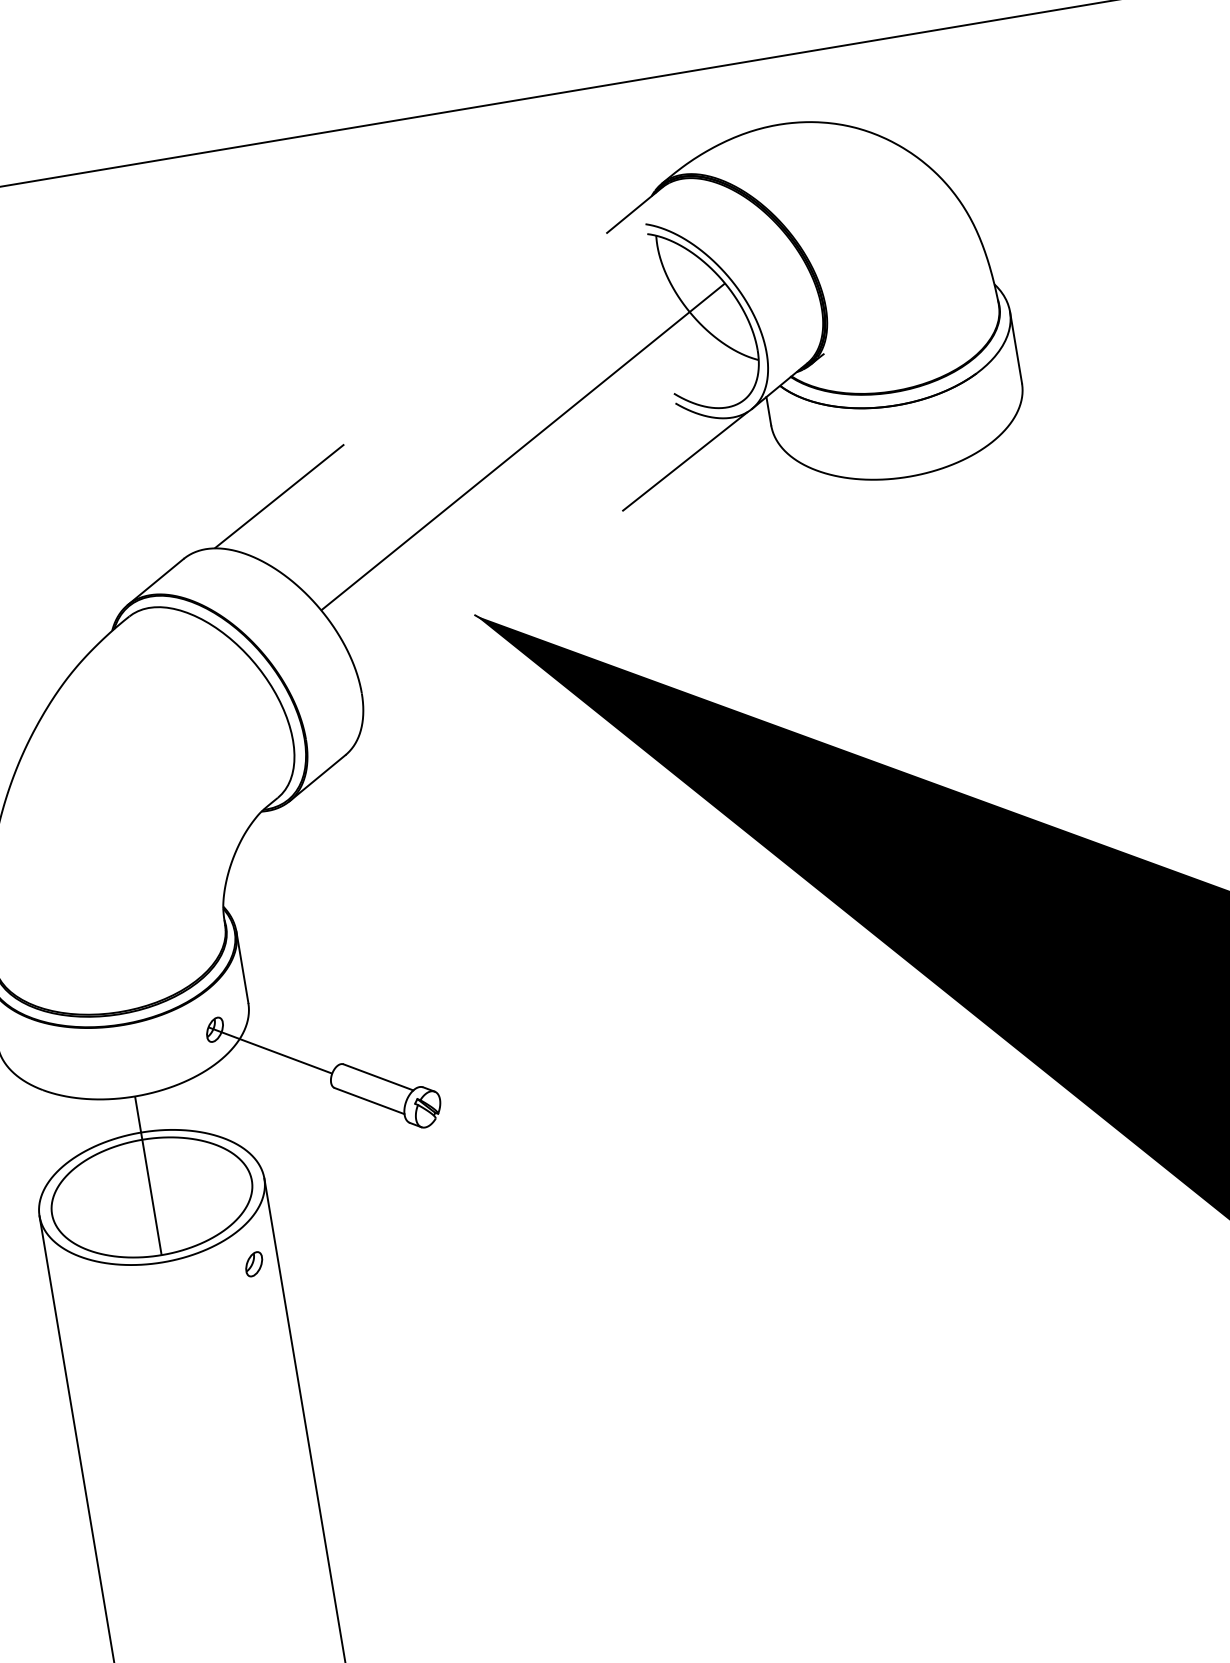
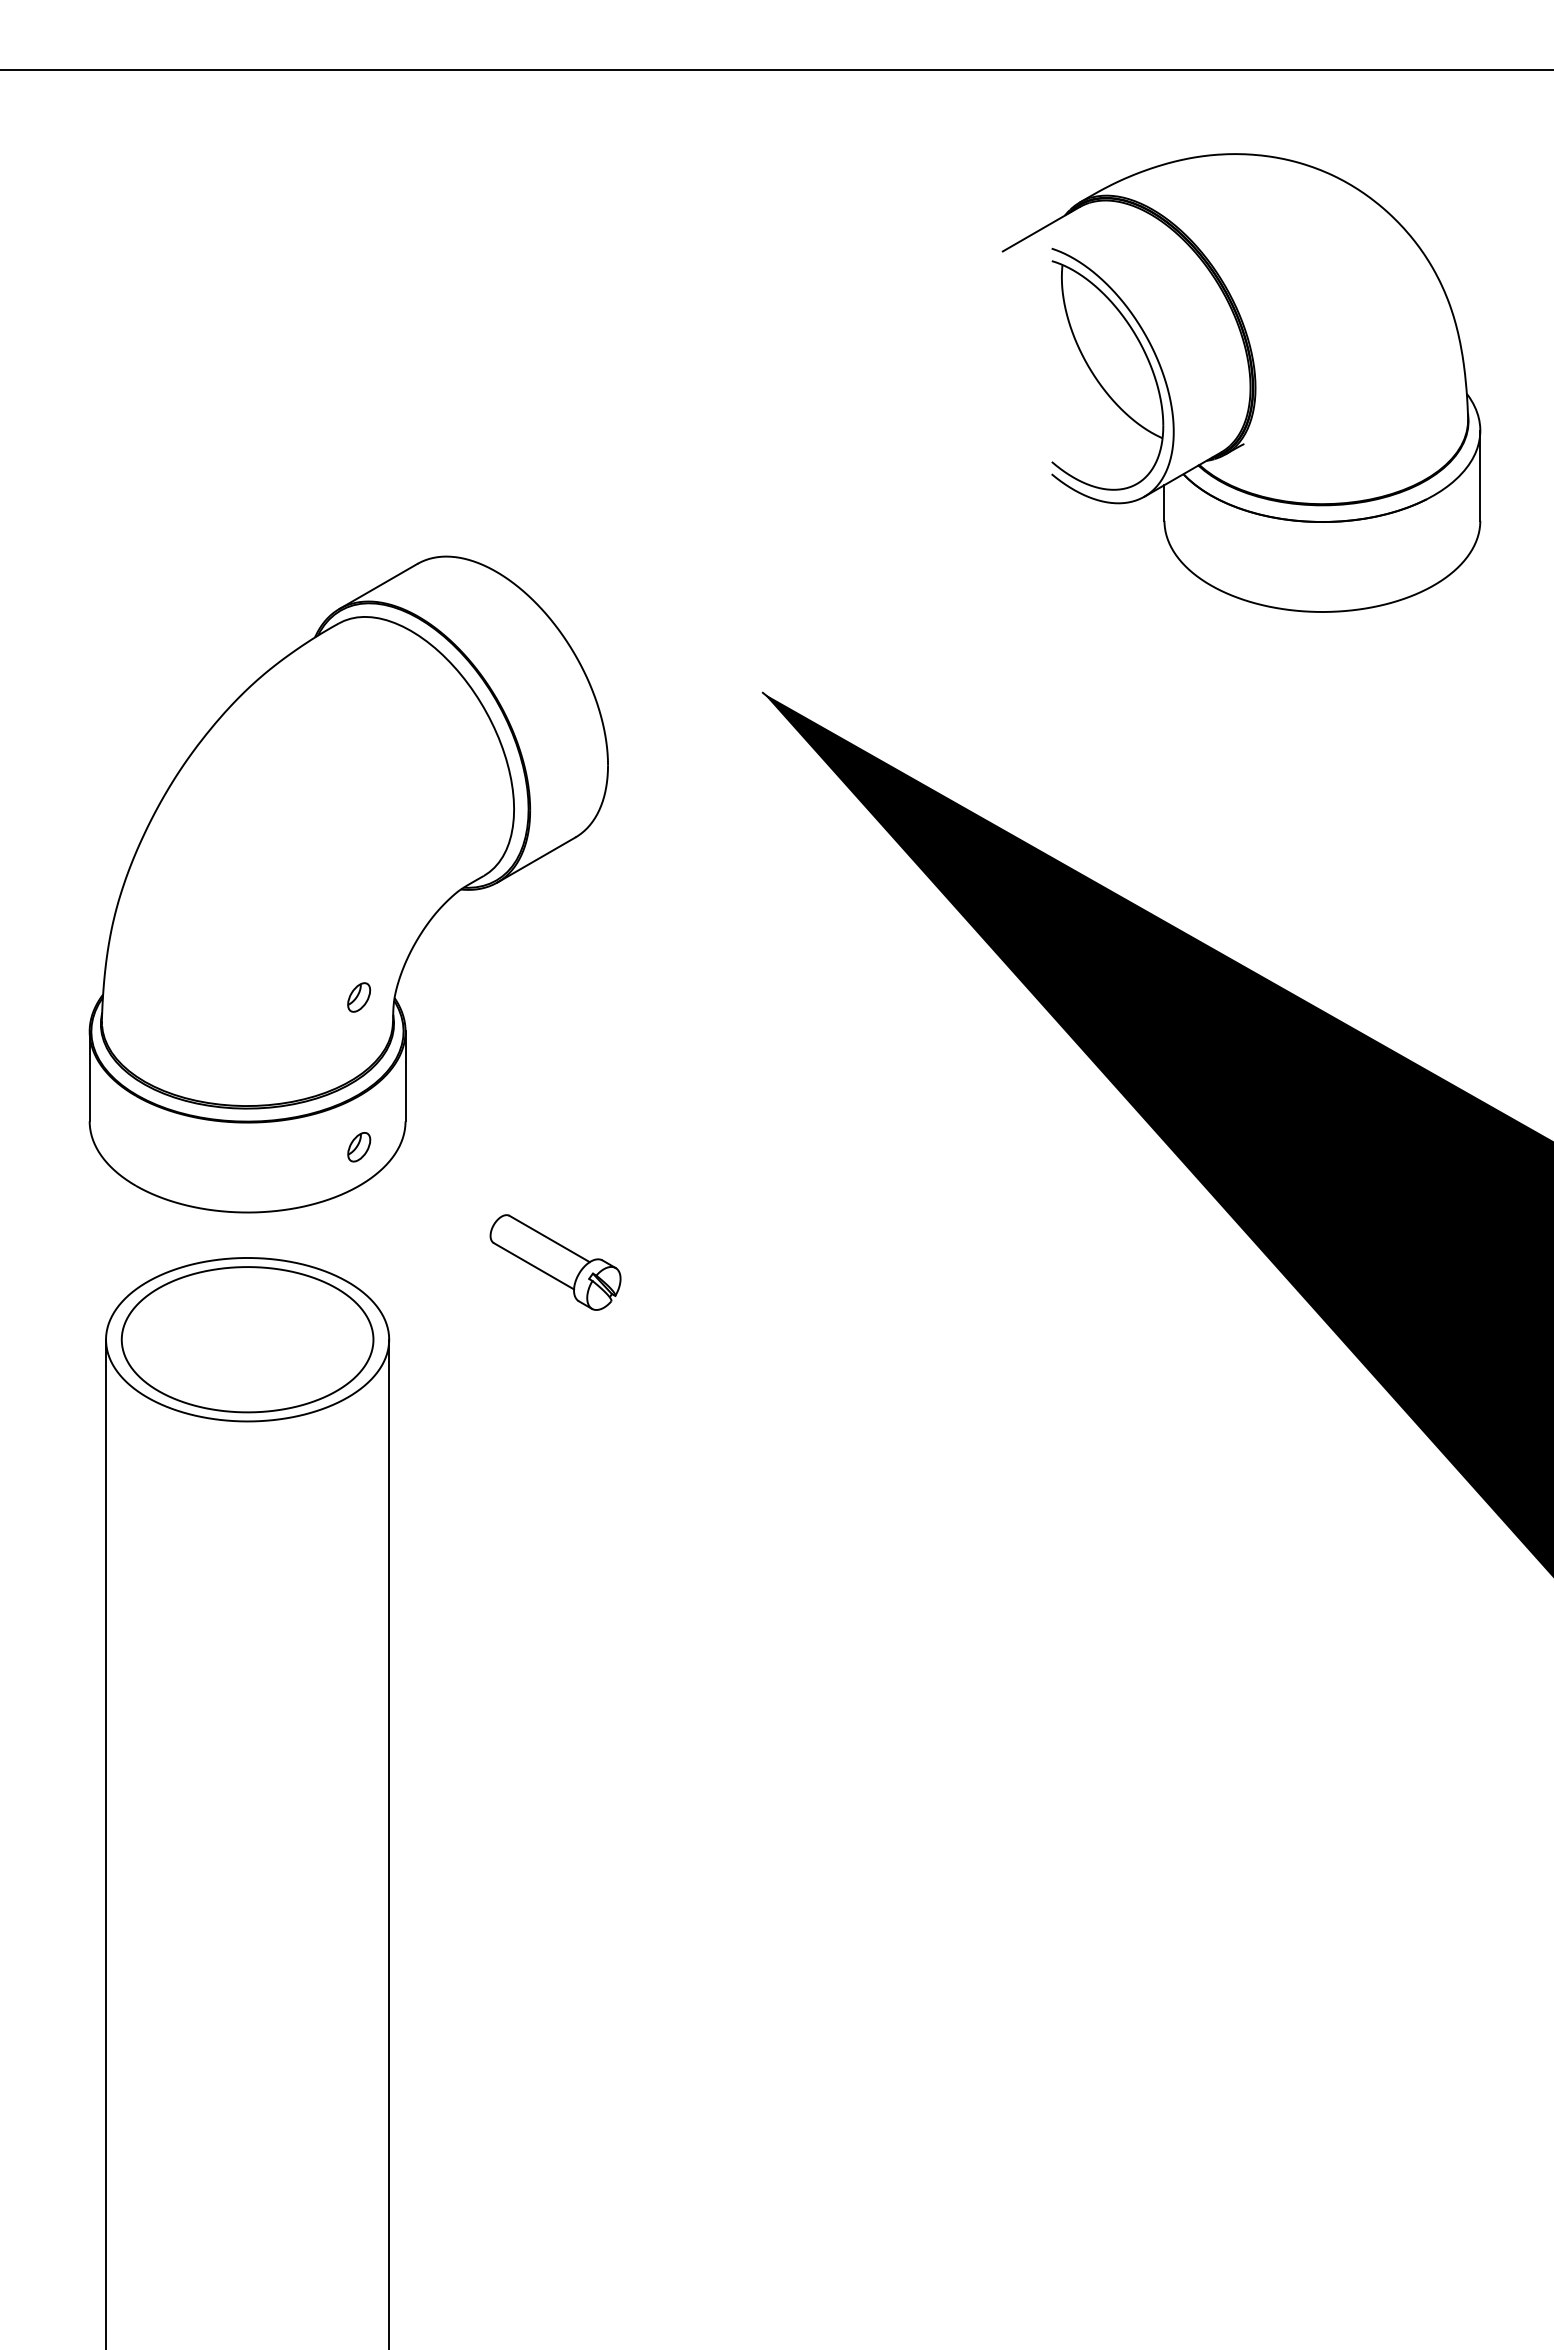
line: (523, 446) -> (856, 496), removed
line: (685, 461) -> (1051, 547), removed
line: (279, 495) -> (547, 506), removed
line: (270, 1050) -> (422, 1183), removed
line: (148, 1175) -> (247, 1312), removed
part: (254, 1264) -> (359, 997), moved

